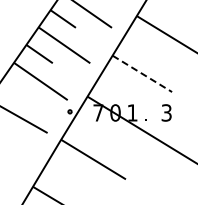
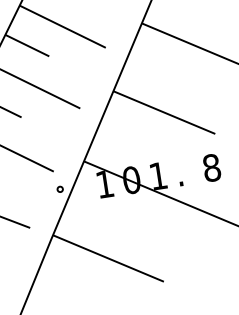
line: (142, 73) -> (164, 111), dashed -> solid
text: (98, 112) -> (104, 183), 7 -> 1
text: (166, 112) -> (211, 167), 3 -> 8

